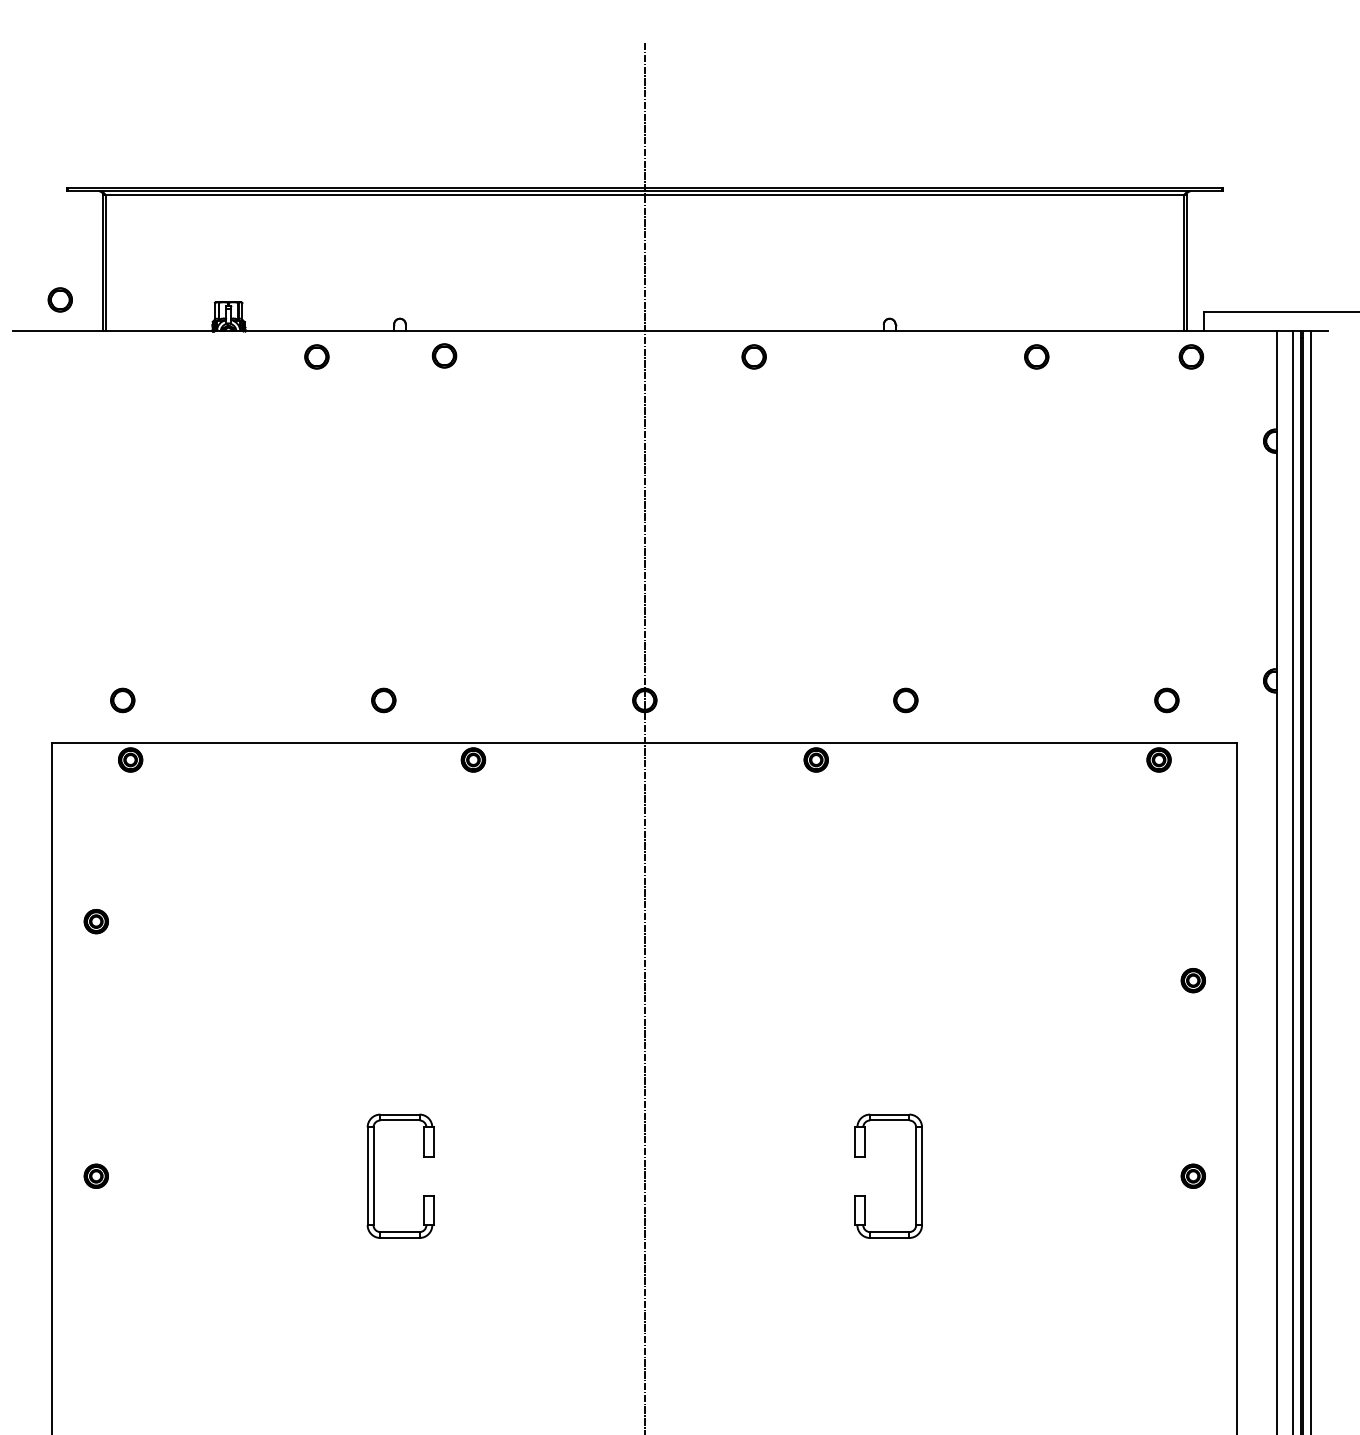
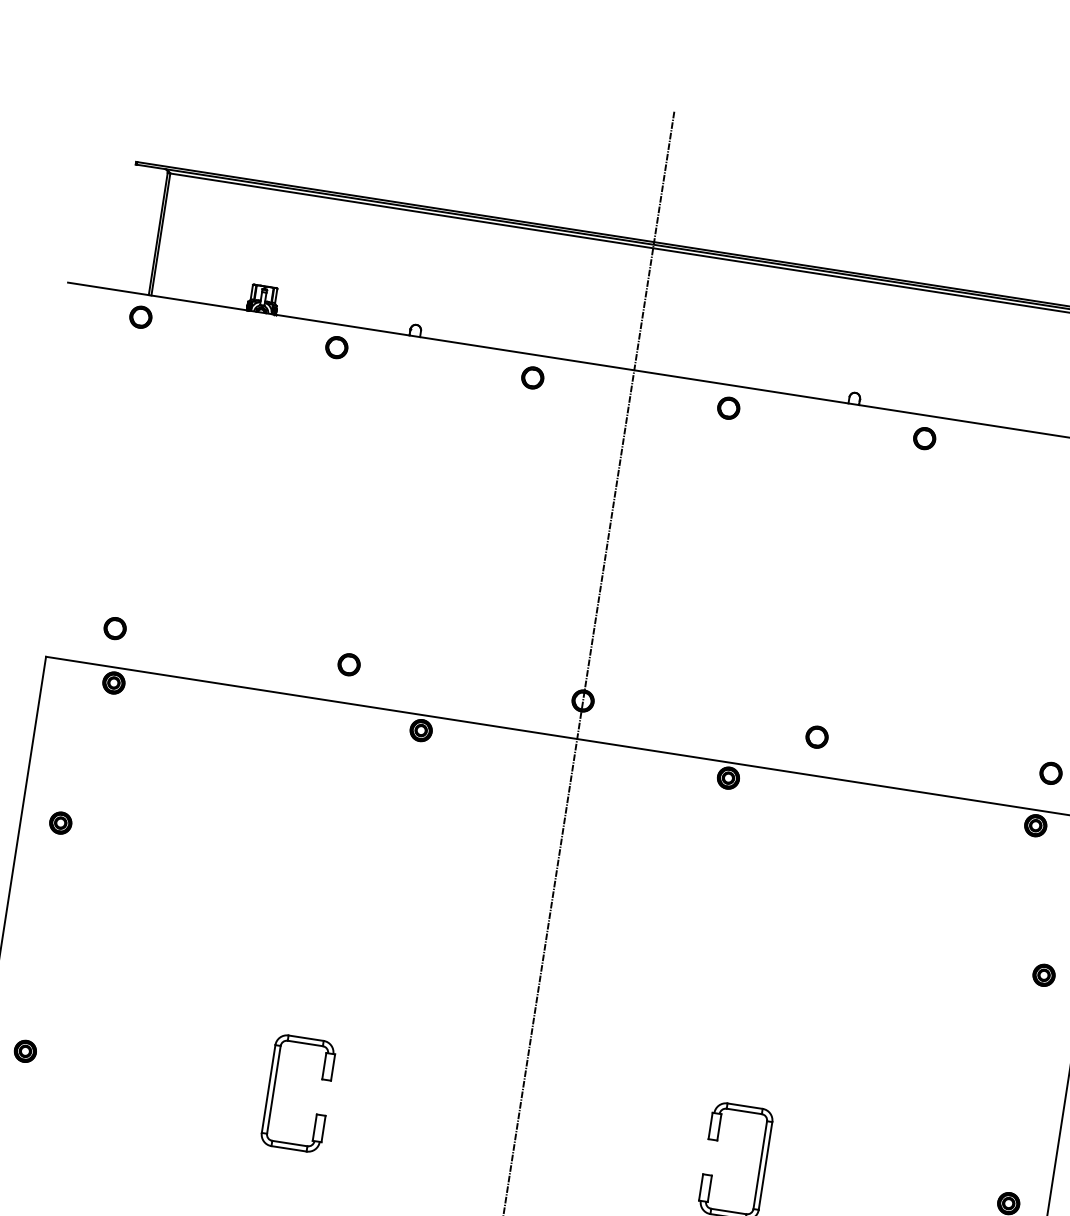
part: (59, 299) -> (140, 316), moved
part: (444, 355) -> (532, 377), moved
part: (1036, 356) -> (924, 438), moved
part: (1192, 980) -> (1043, 975), moved

